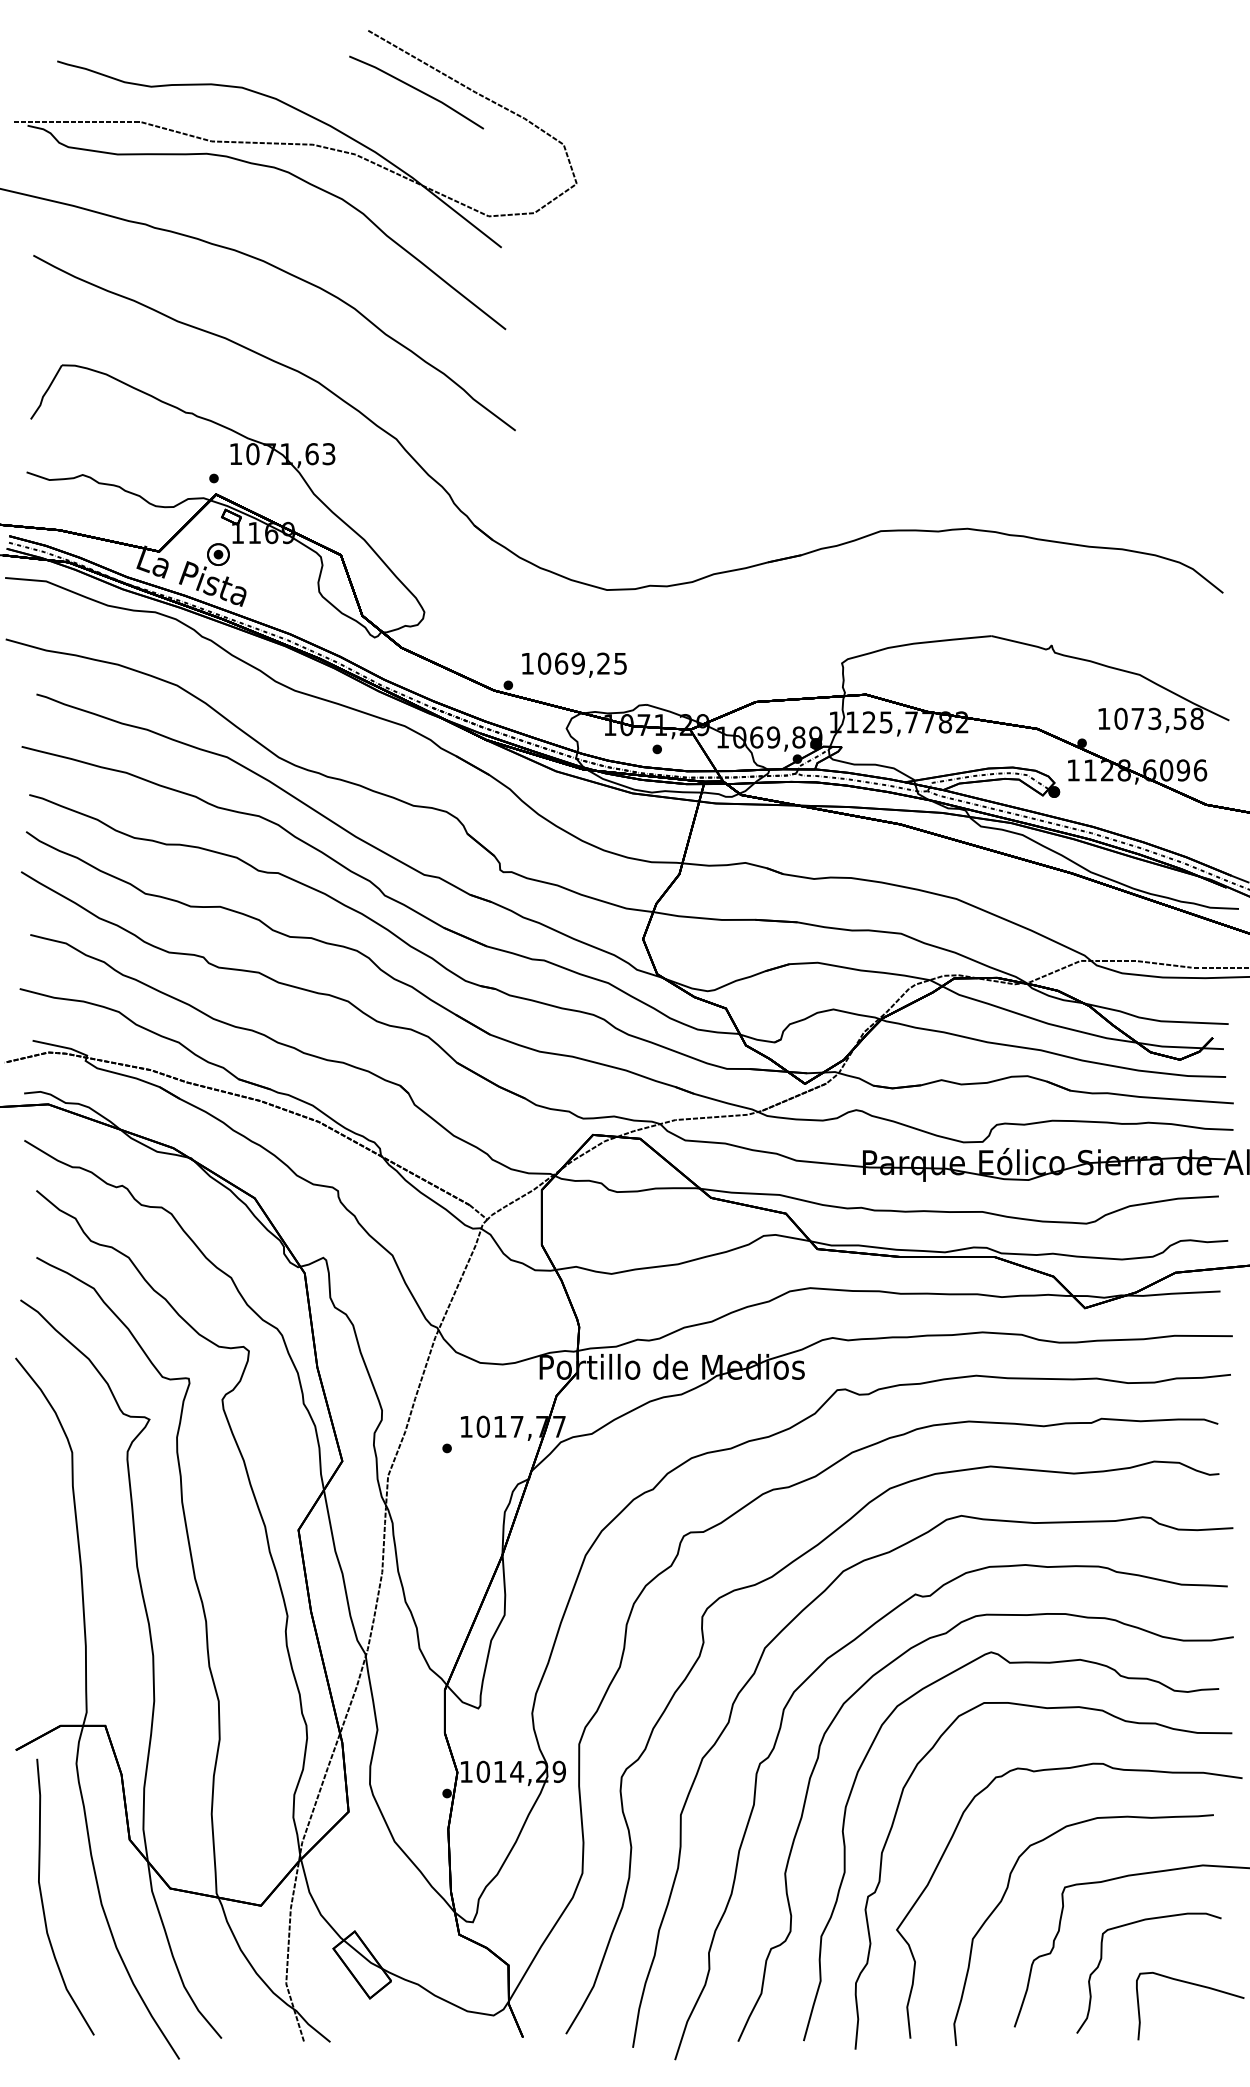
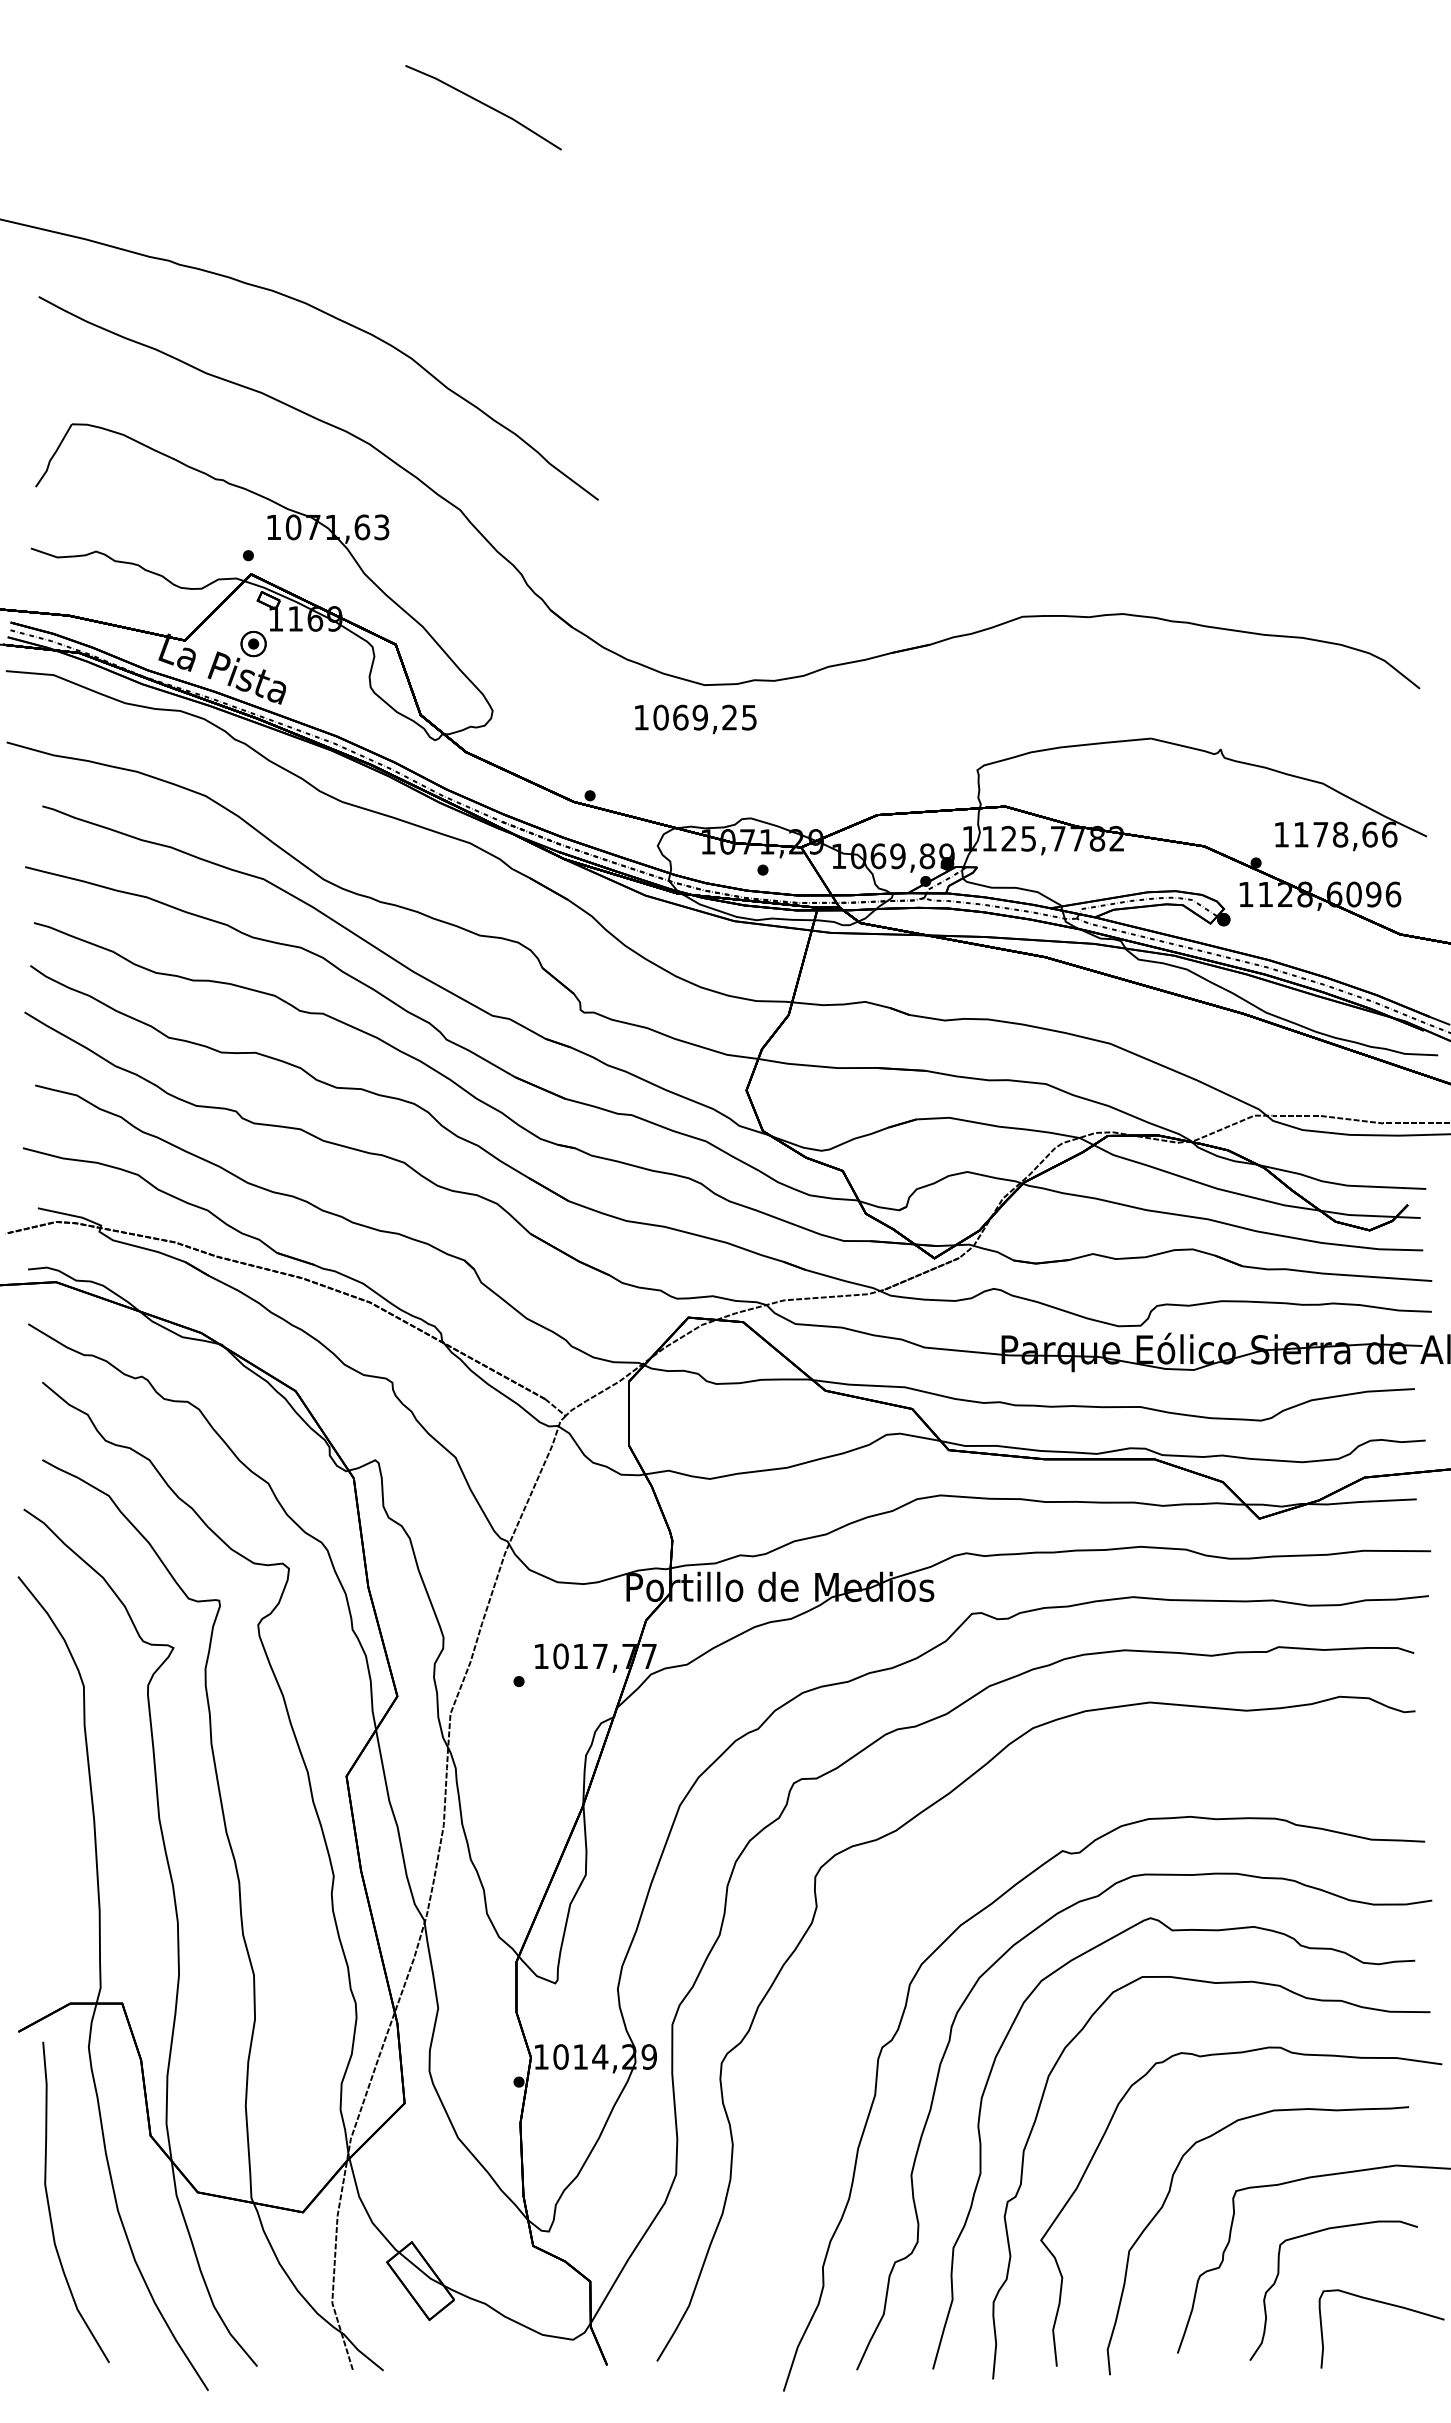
part: (295, 180) -> (343, 209), removed
text: (574, 665) -> (695, 719), moved
text: (1159, 718) -> (1345, 834), 1073,58 -> 1178,66
curve: (755, 1674) -> (876, 1943), removed

